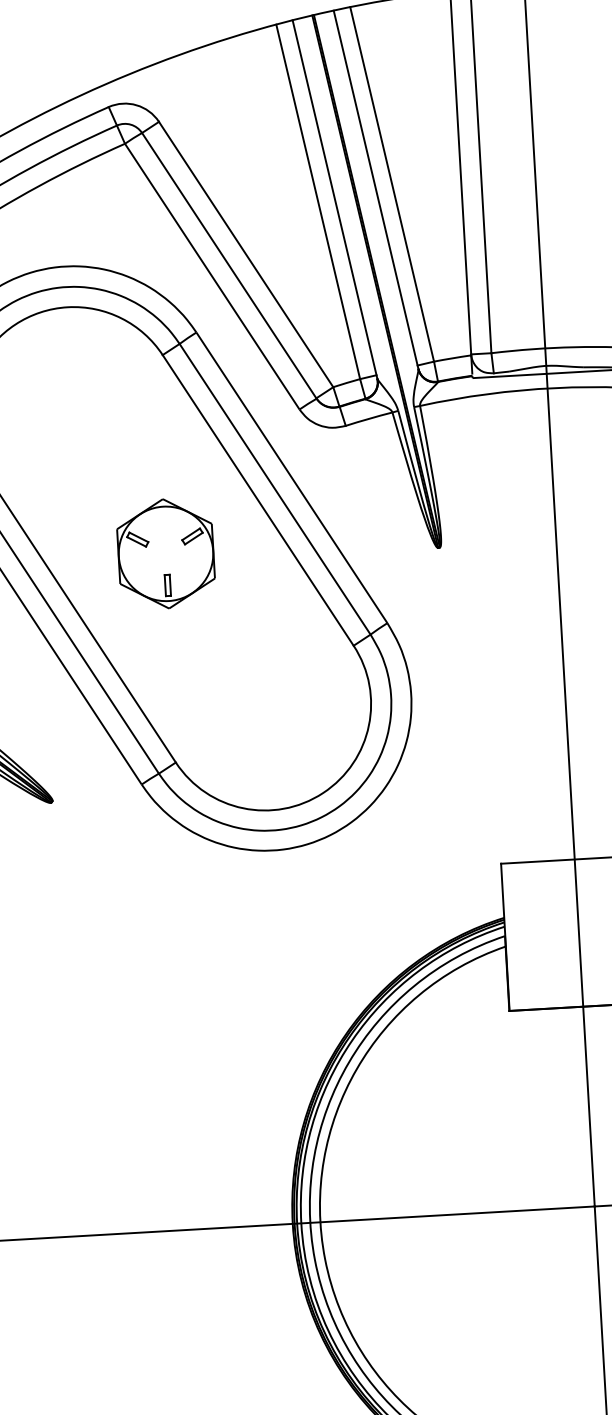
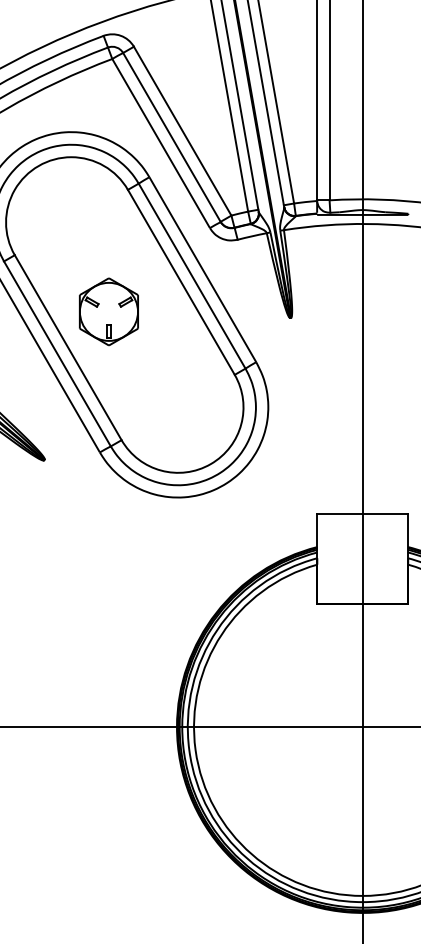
part: (165, 553) -> (108, 311), moved

